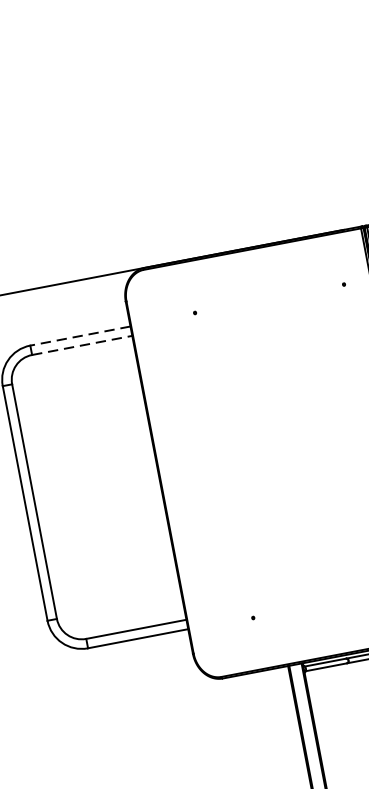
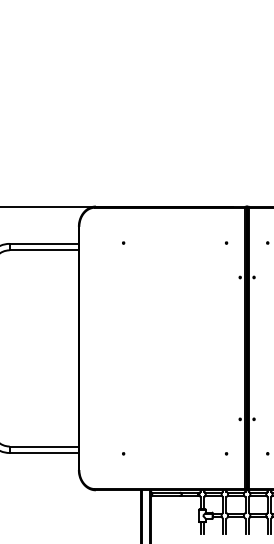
line: (80, 335) -> (44, 243), dashed -> solid
line: (82, 345) -> (44, 250), dashed -> solid

